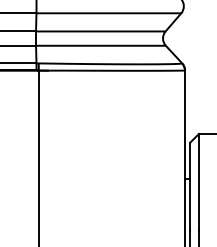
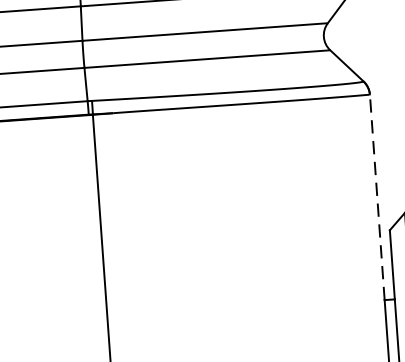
line: (185, 124) -> (378, 196), solid -> dashed

